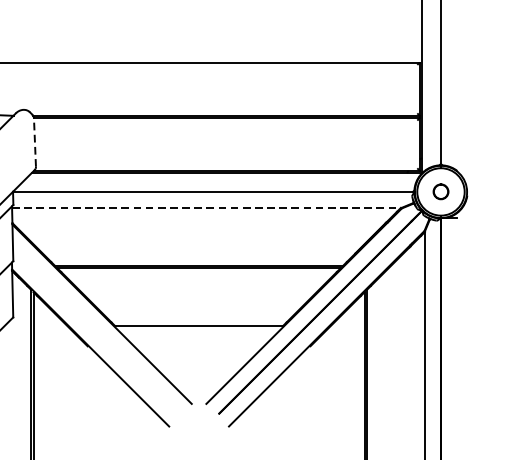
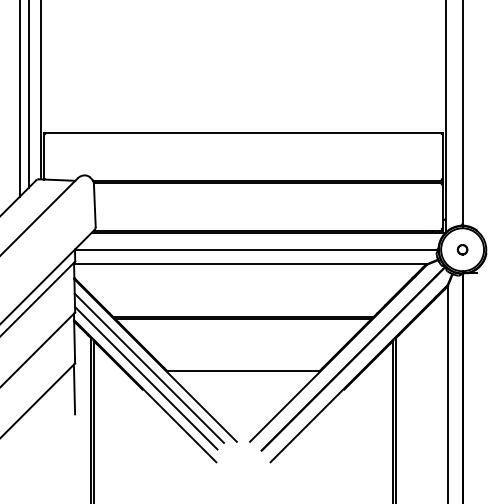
line: (34, 143) -> (94, 205), dashed -> solid
part: (440, 191) -> (462, 249), size x0.71
line: (207, 208) -> (251, 264), dashed -> solid
line: (94, 321) -> (148, 367), added
line: (92, 334) -> (146, 378), added
line: (12, 346) -> (74, 389), added

